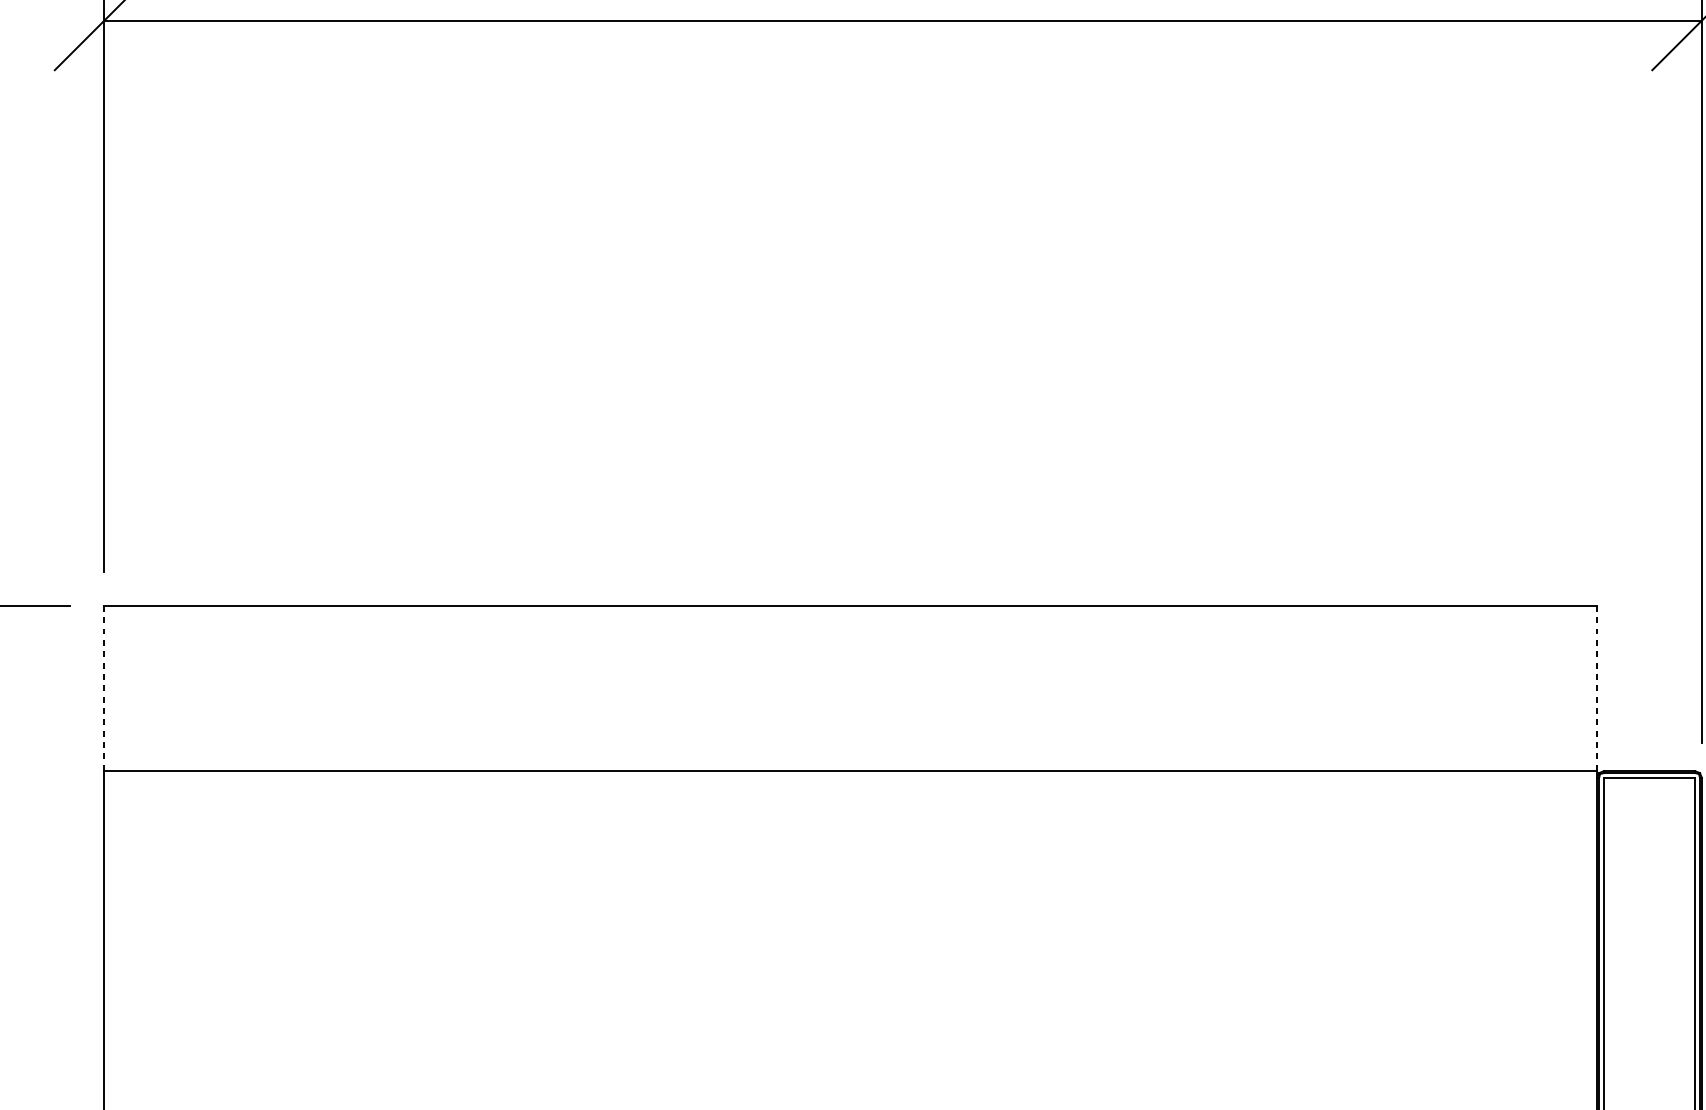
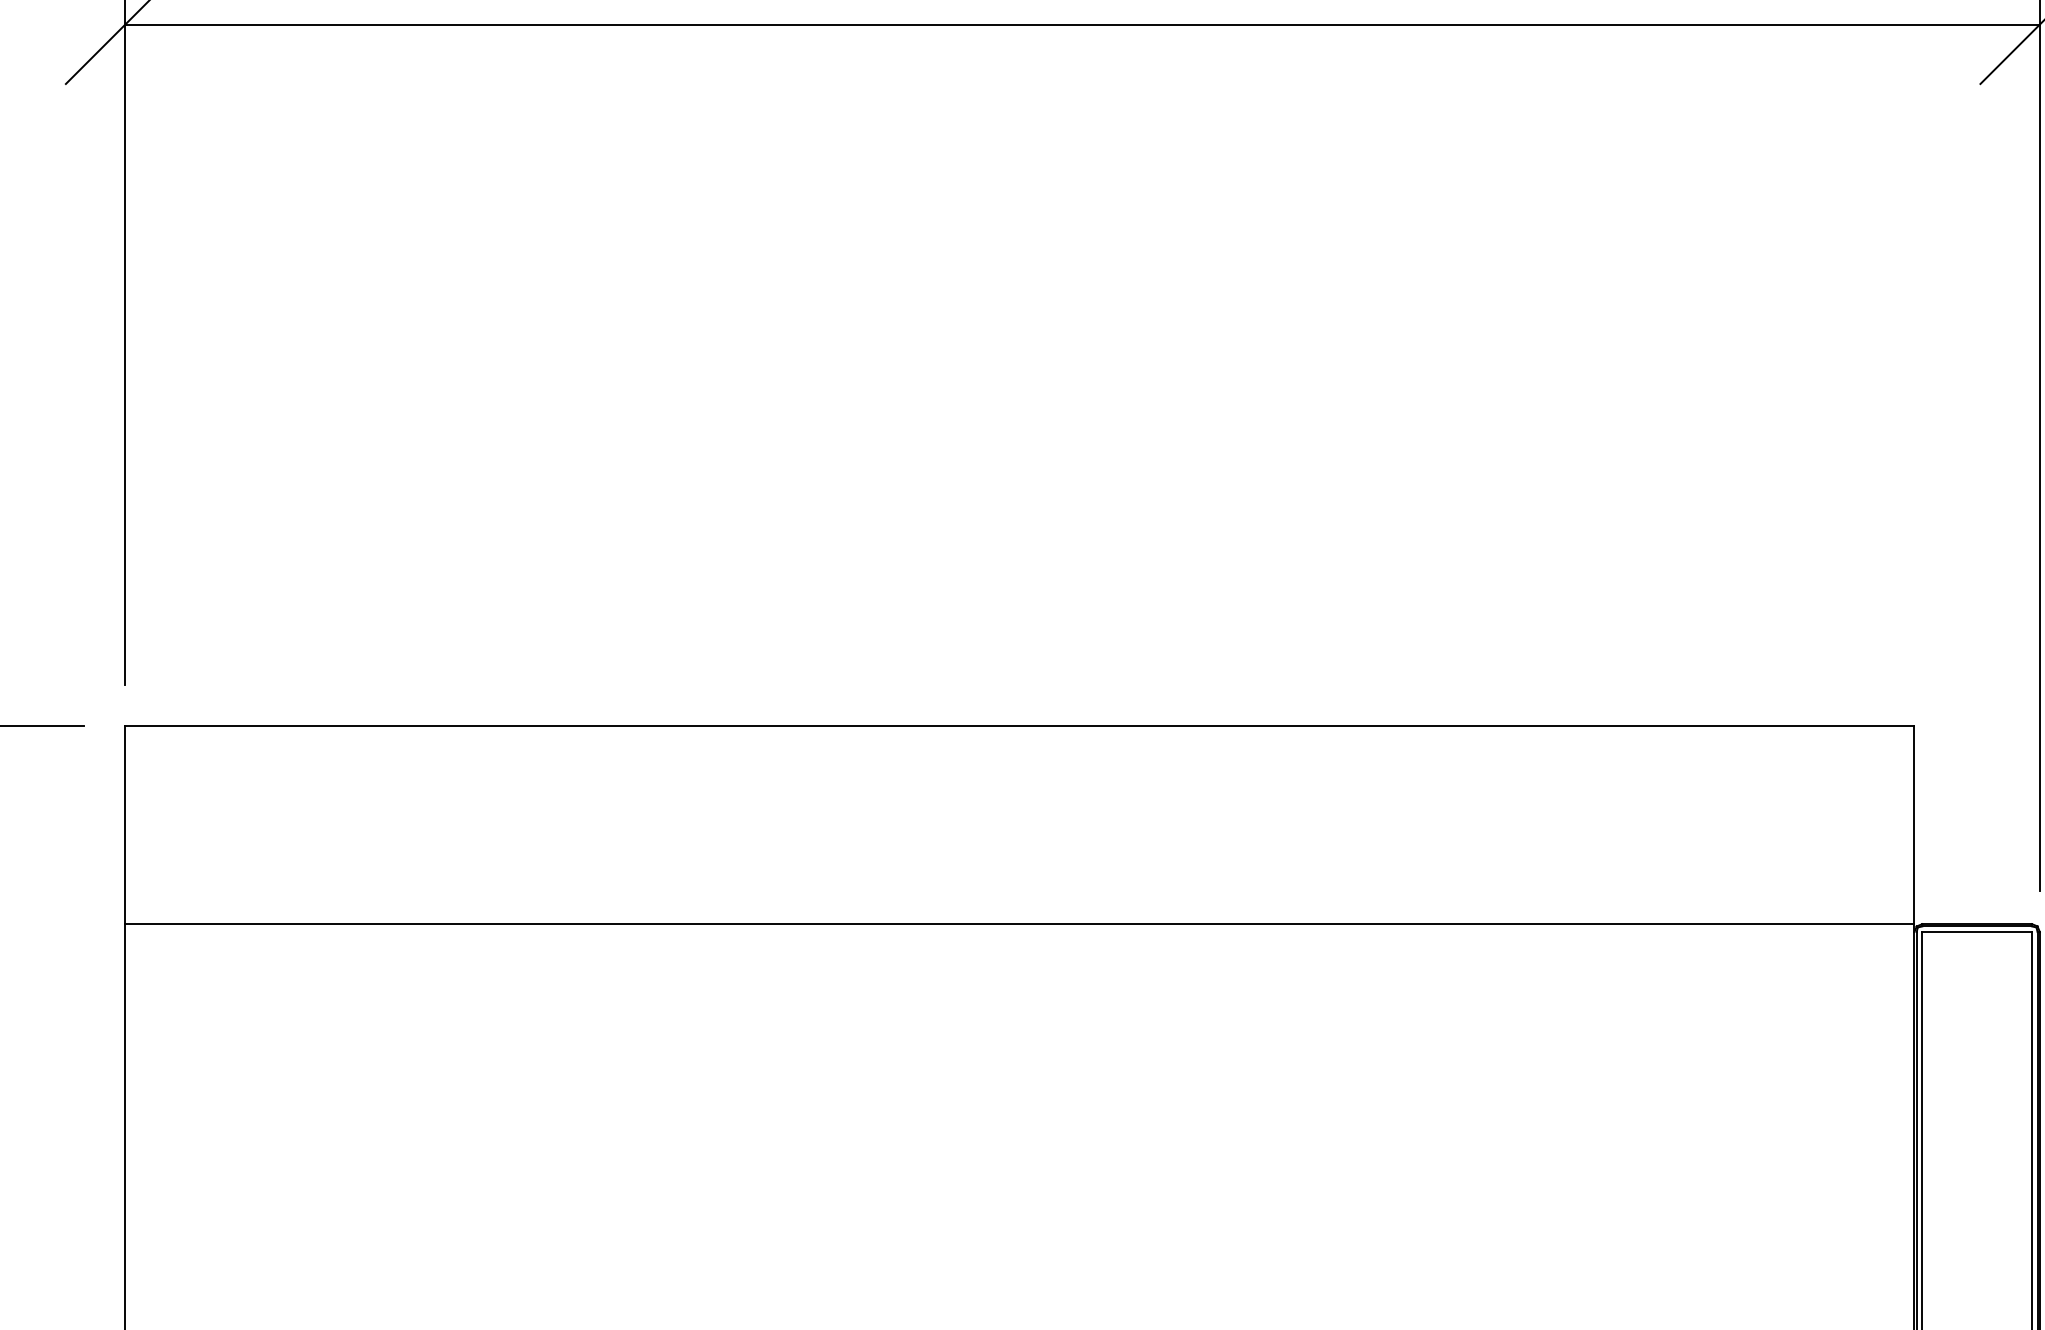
line: (104, 688) -> (125, 825), dashed -> solid
line: (1597, 688) -> (1914, 825), dashed -> solid

